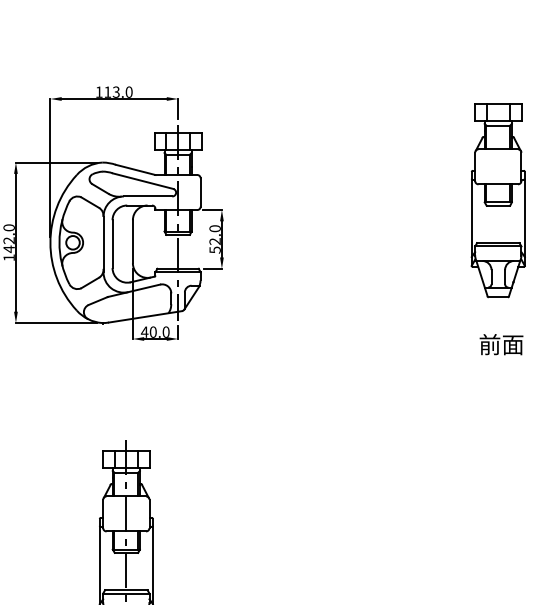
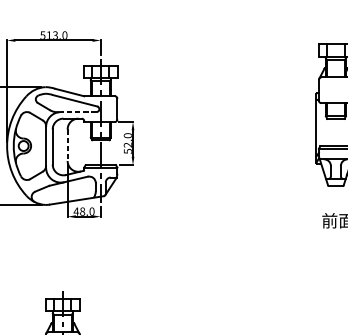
text: (98, 91) -> (42, 34), 113.0 -> 513.0
line: (147, 196) -> (78, 112), solid -> dashed
line: (132, 241) -> (67, 145), solid -> dashed
text: (152, 332) -> (82, 211), 40.0 -> 48.0

